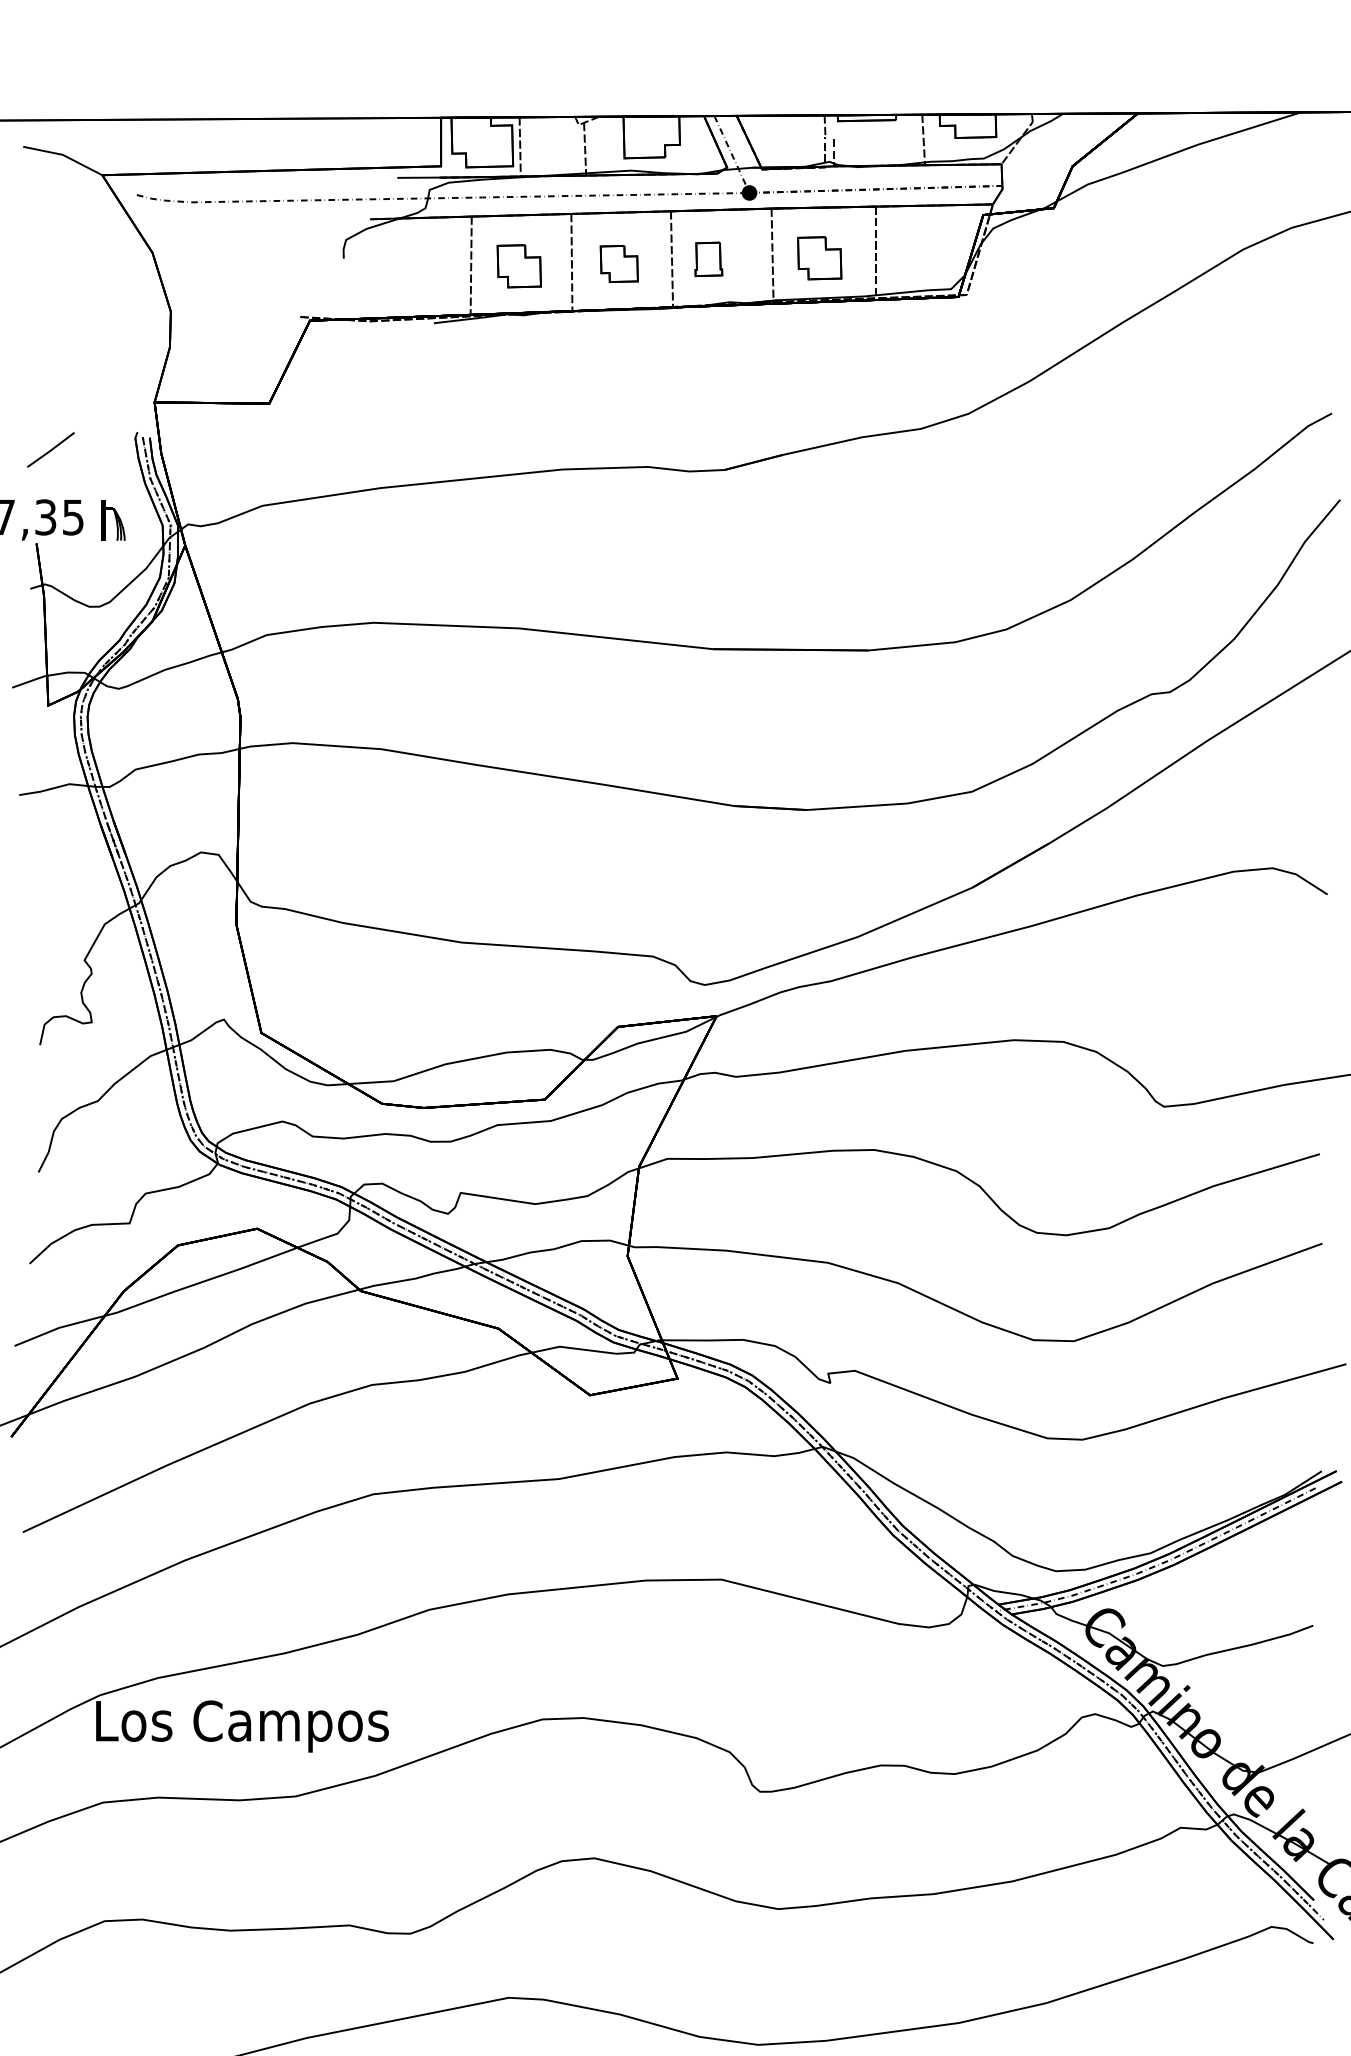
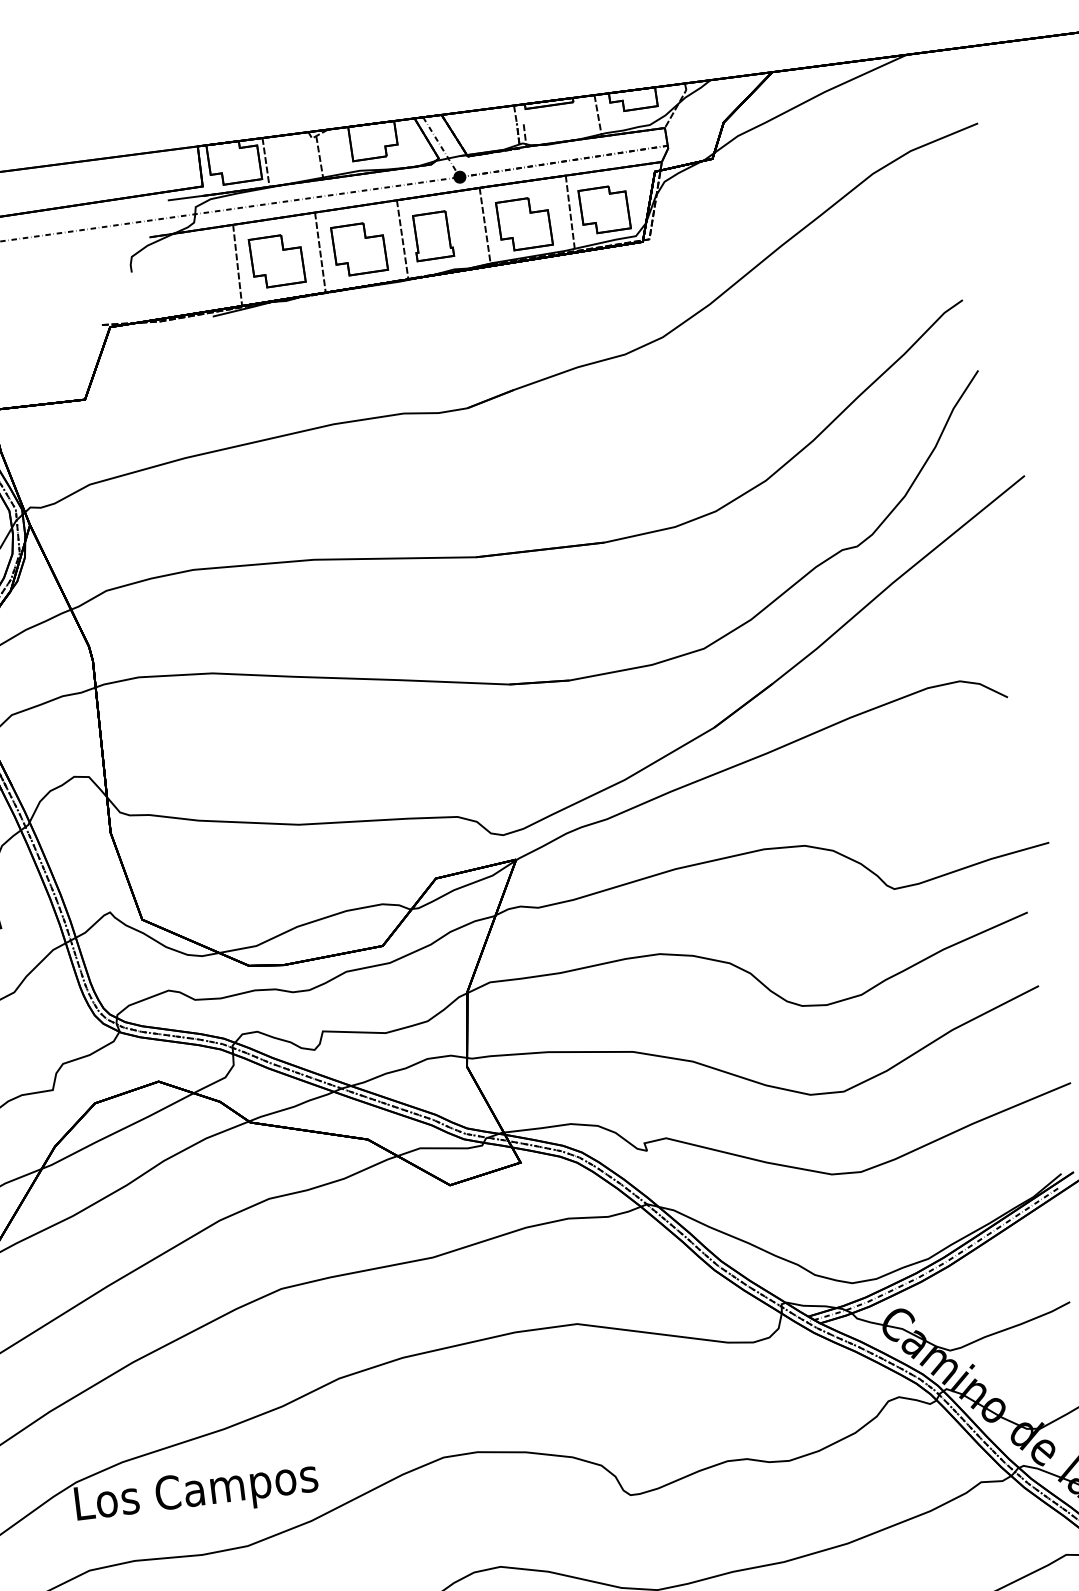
part: (917, 252) -> (604, 209), added
part: (819, 258) -> (524, 224), size x1.43
part: (708, 259) -> (432, 236), size x1.67
part: (619, 263) -> (359, 248), size x1.67
part: (519, 266) -> (277, 261), size x1.43

